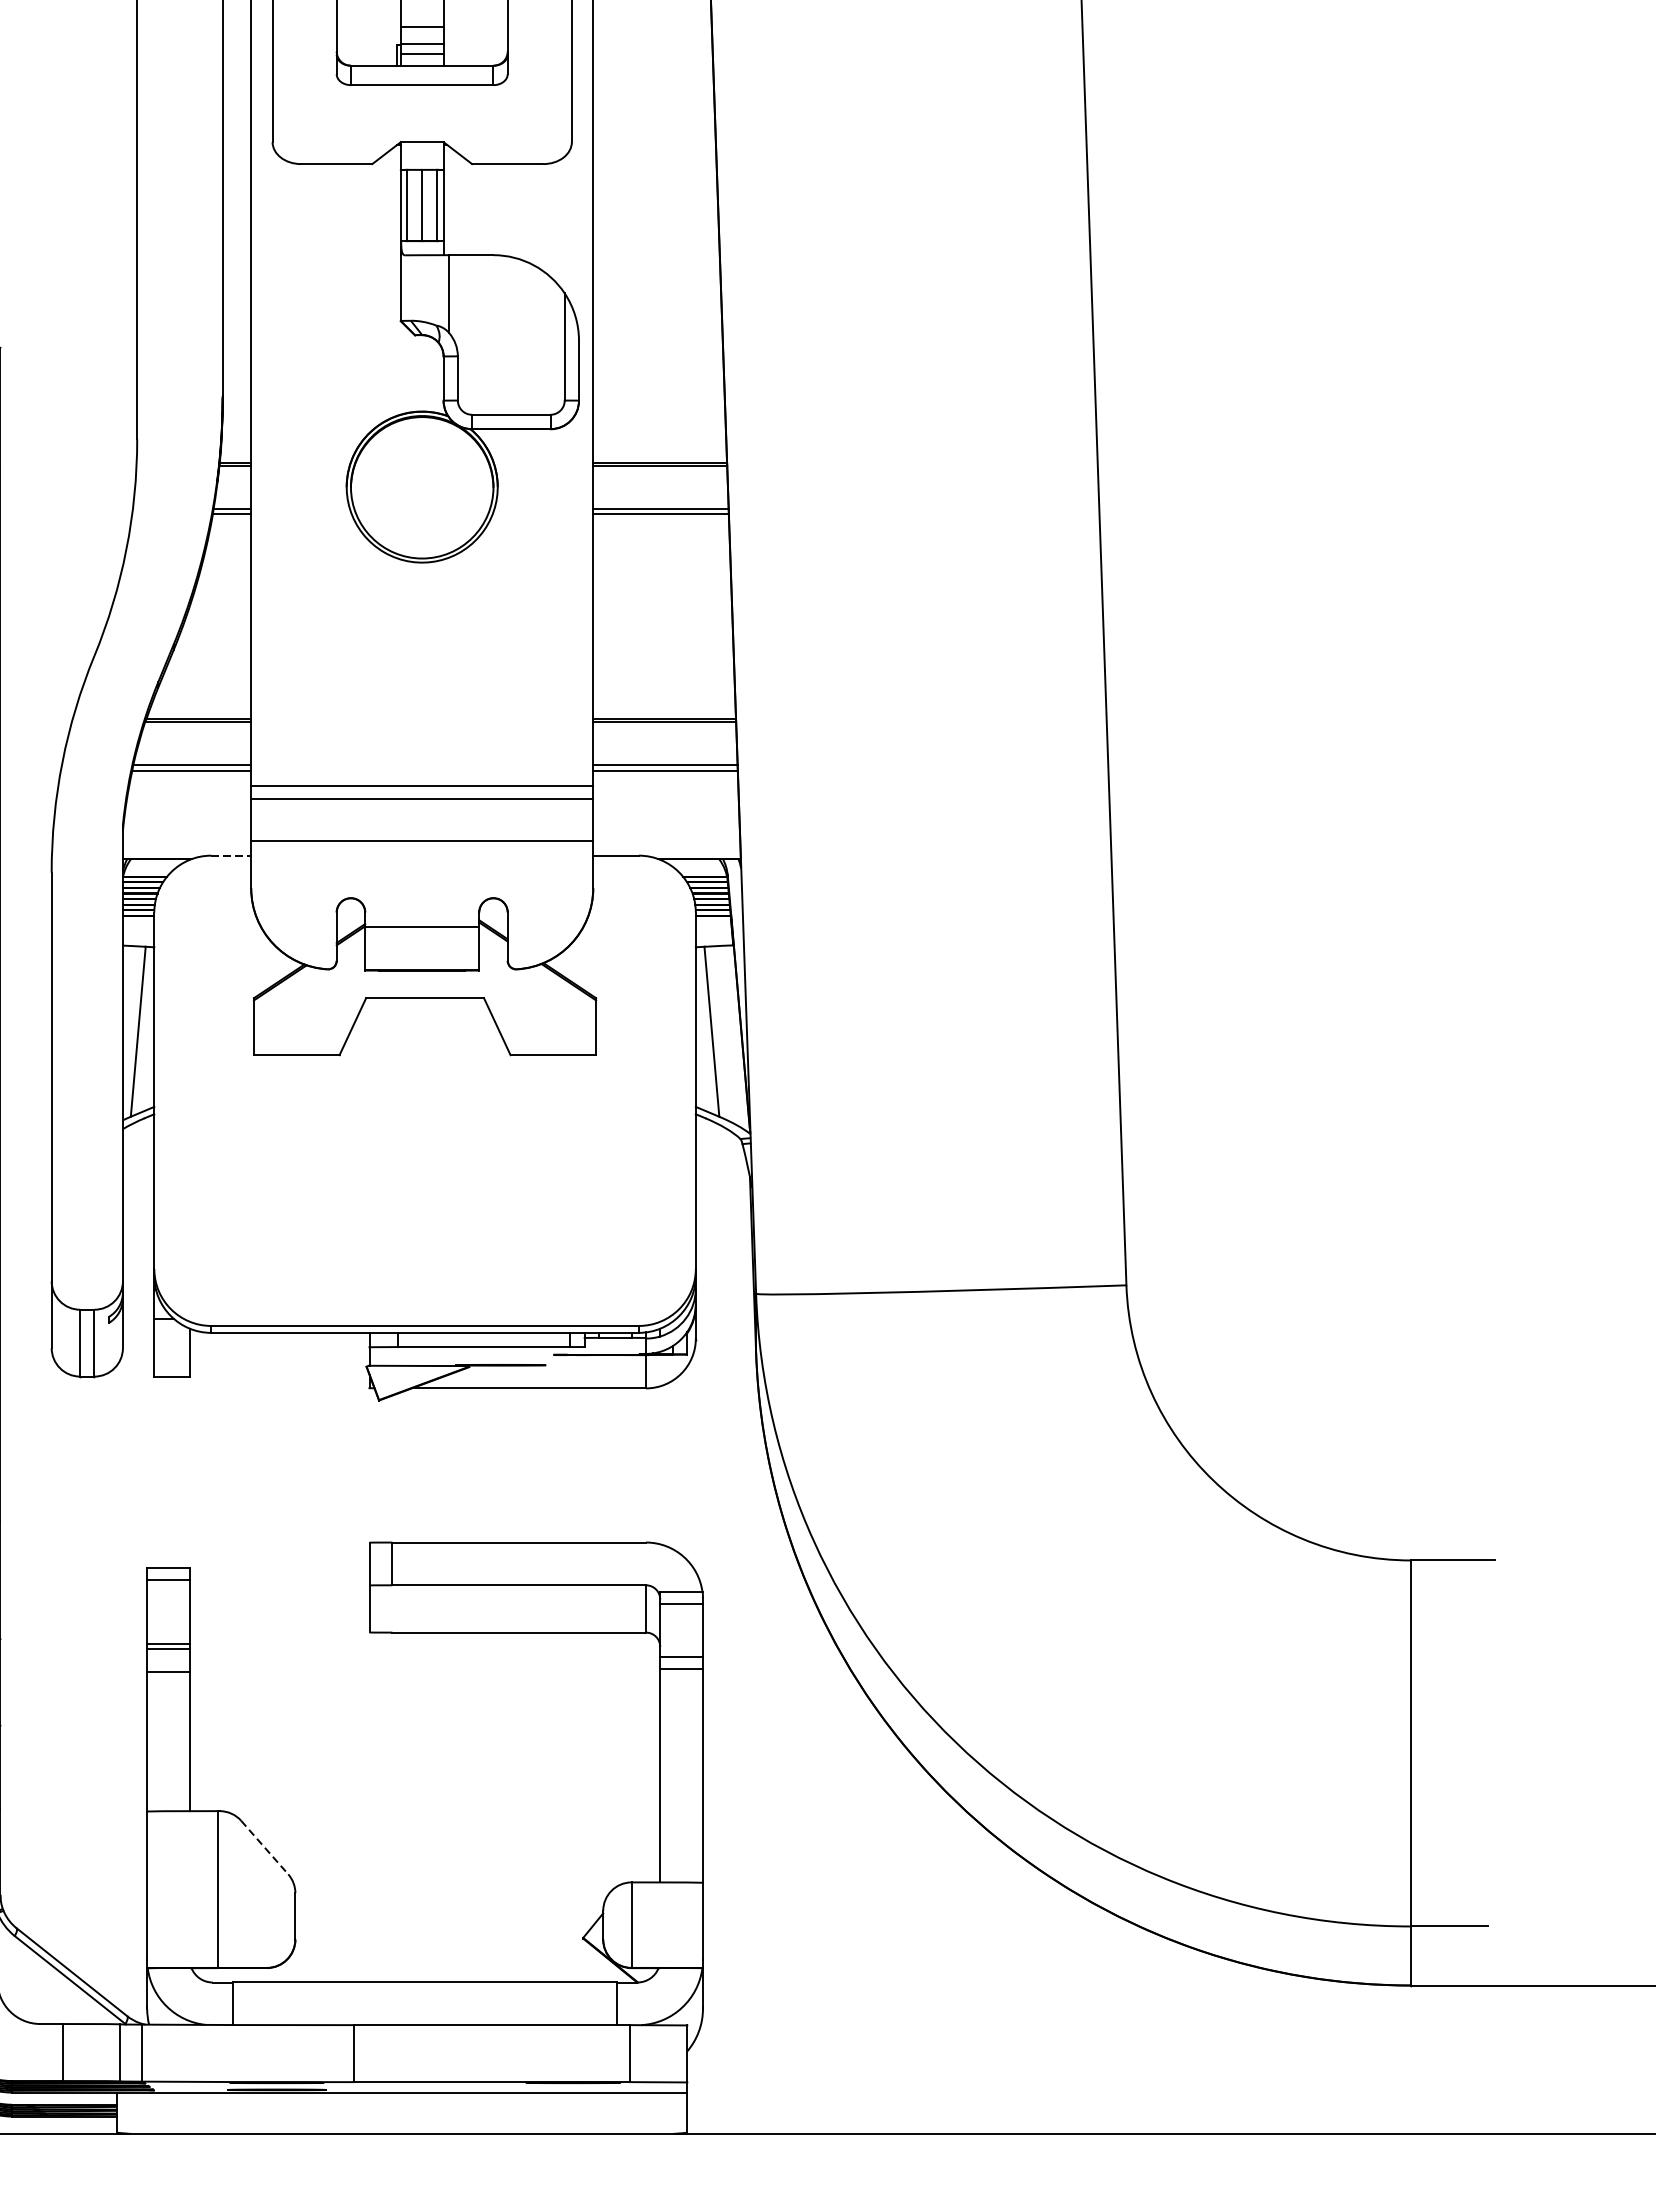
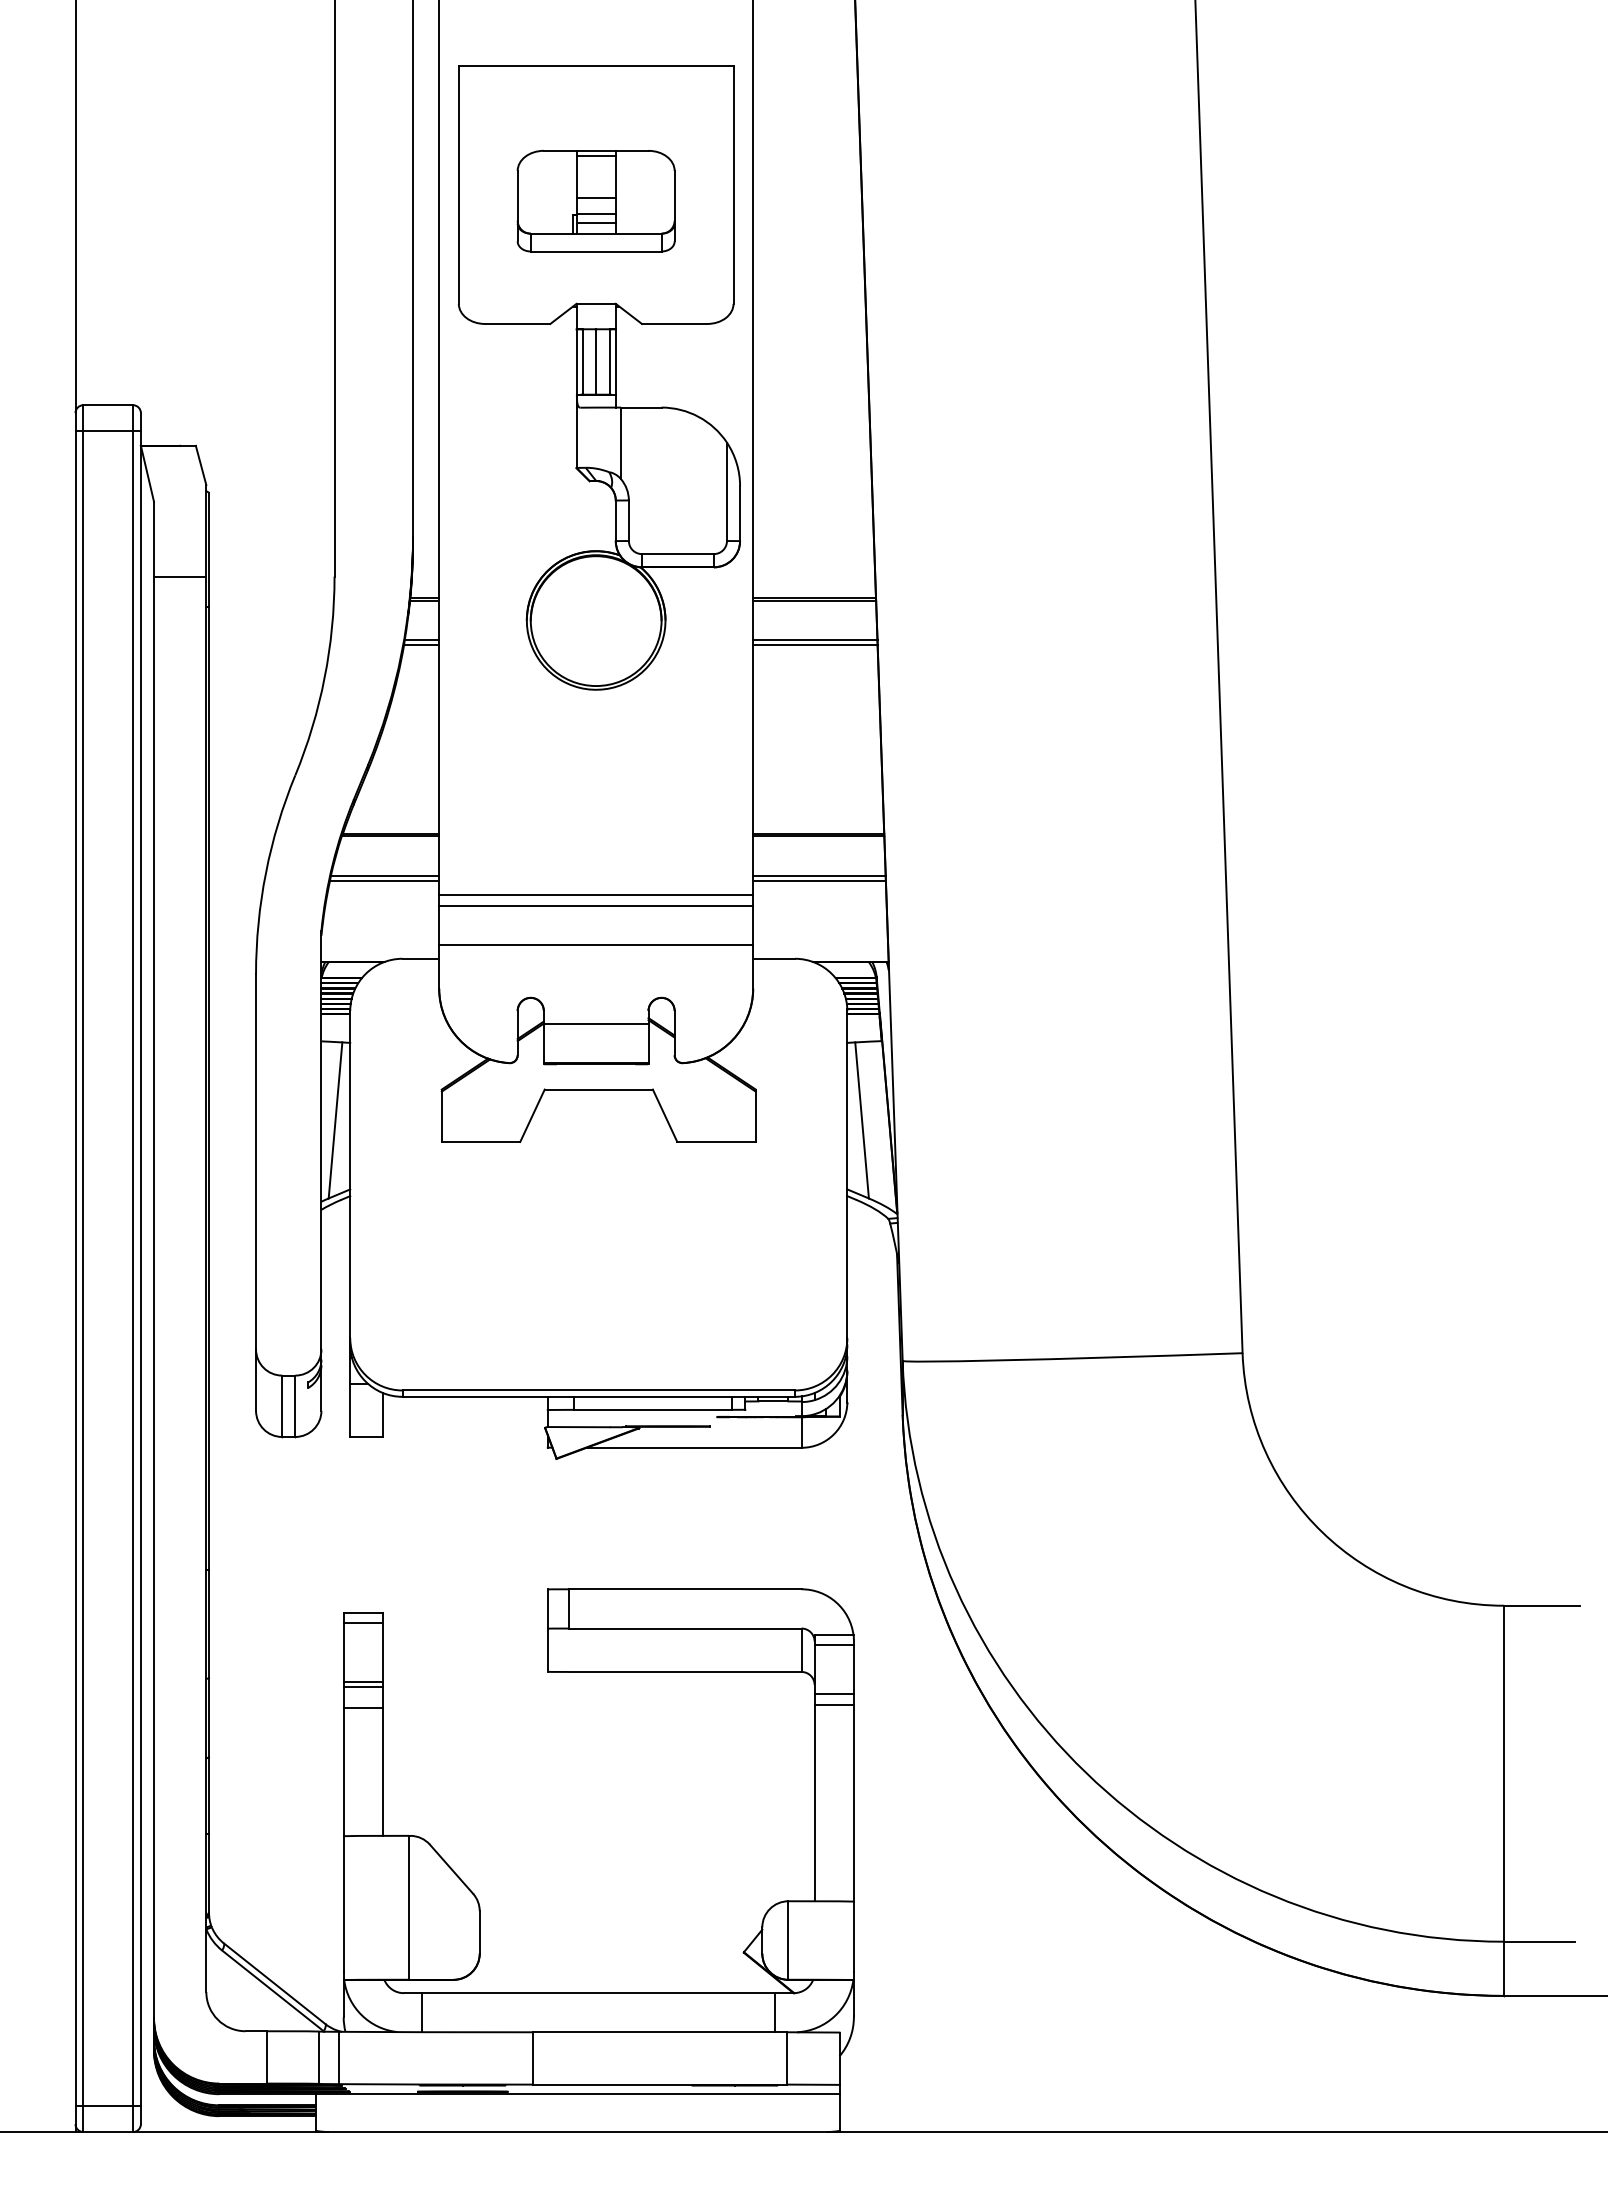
line: (231, 855) -> (421, 958), dashed -> solid
line: (264, 1847) -> (451, 1869), dashed -> solid

